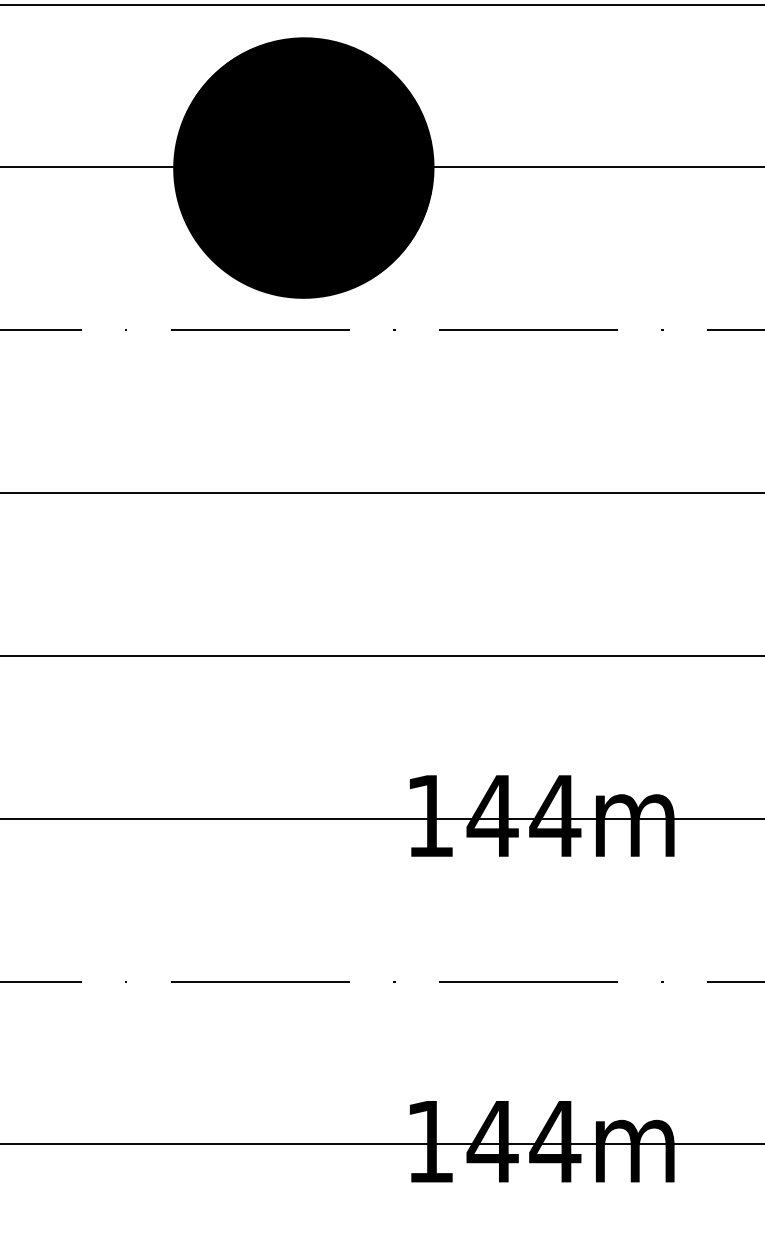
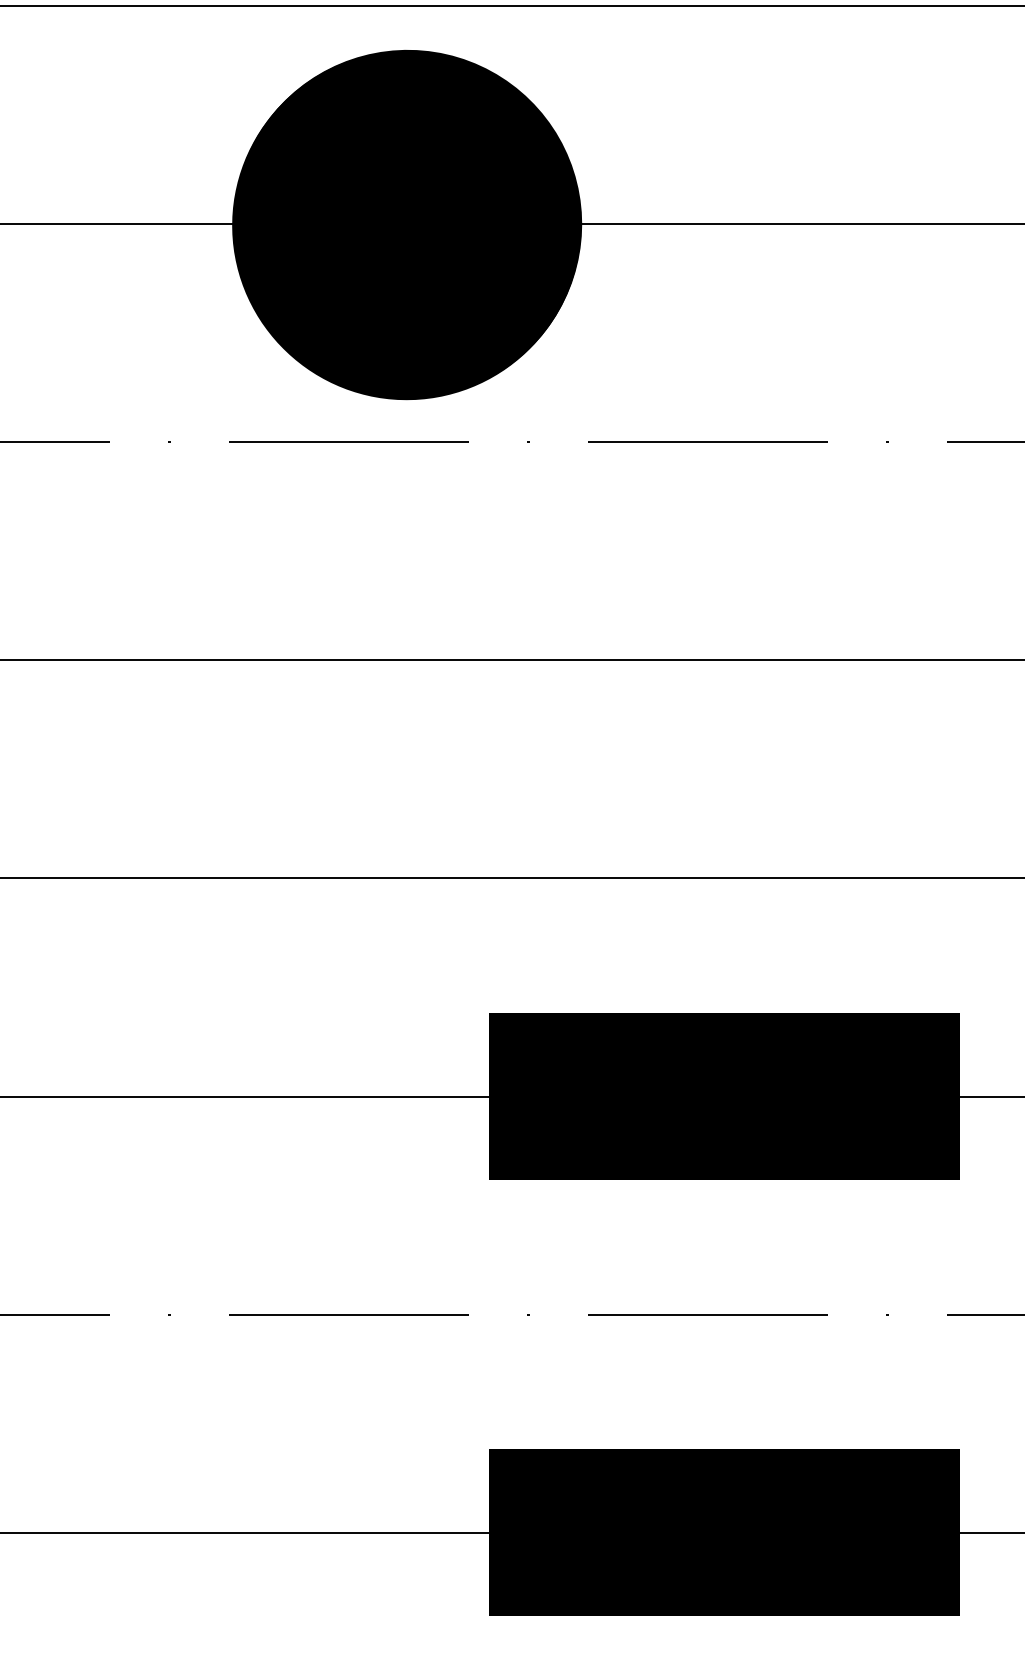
fill: (540, 818) -> (724, 1096), added
fill: (540, 1144) -> (724, 1532), added

